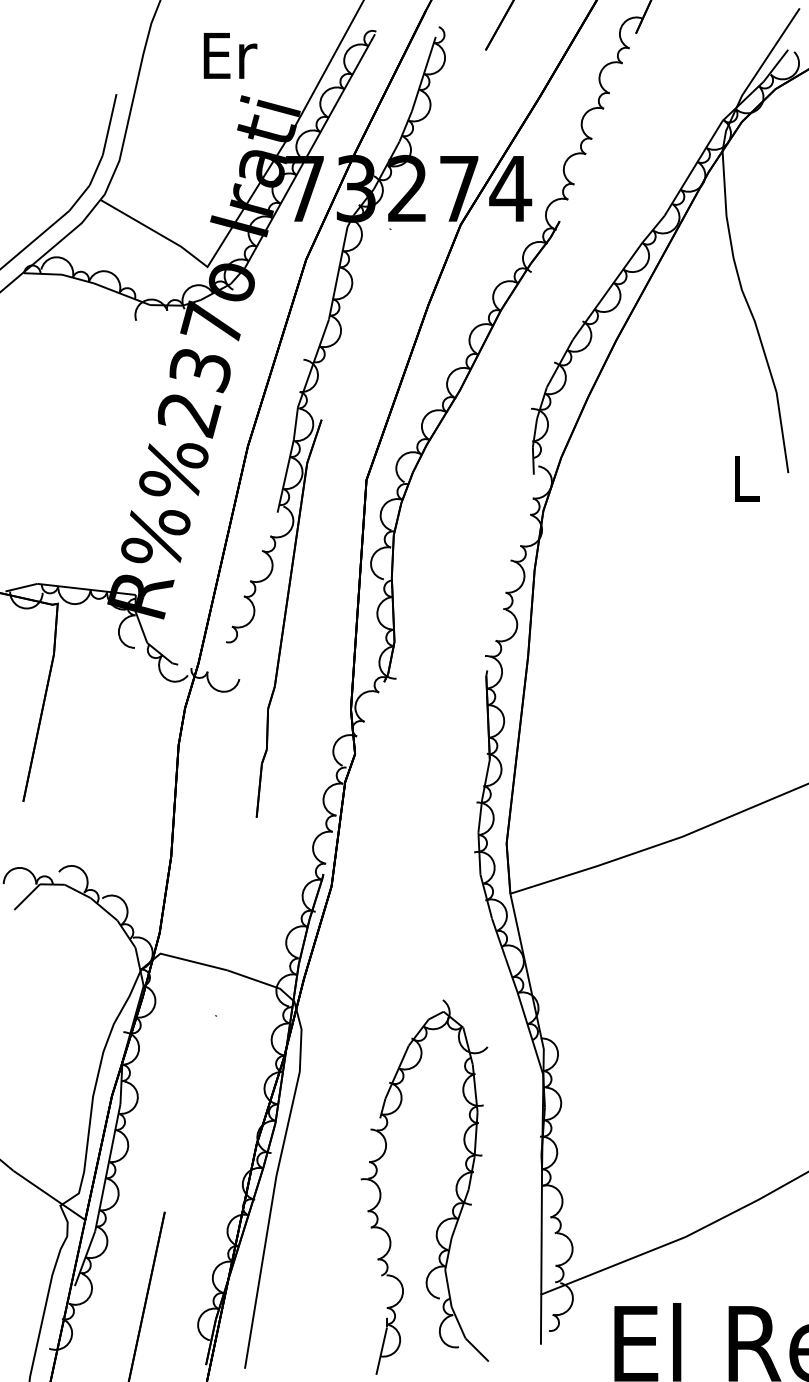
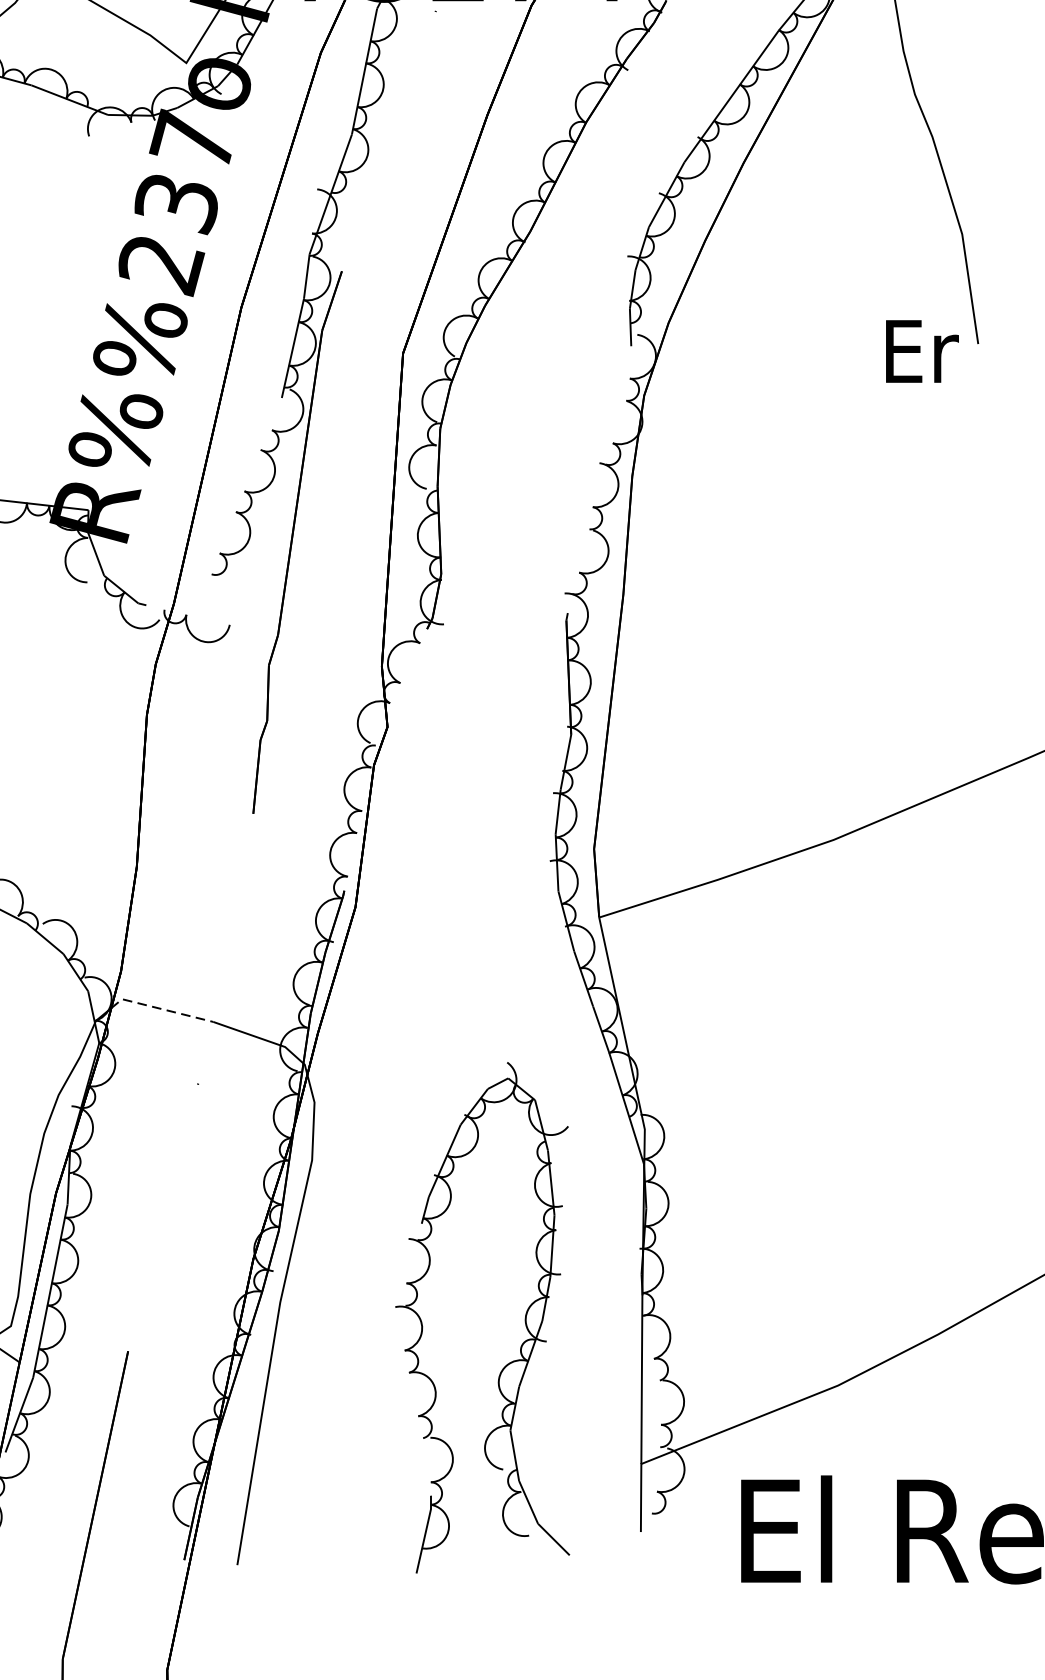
text: (747, 478) -> (922, 351), L -> Er
line: (188, 960) -> (160, 1008), solid -> dashed

